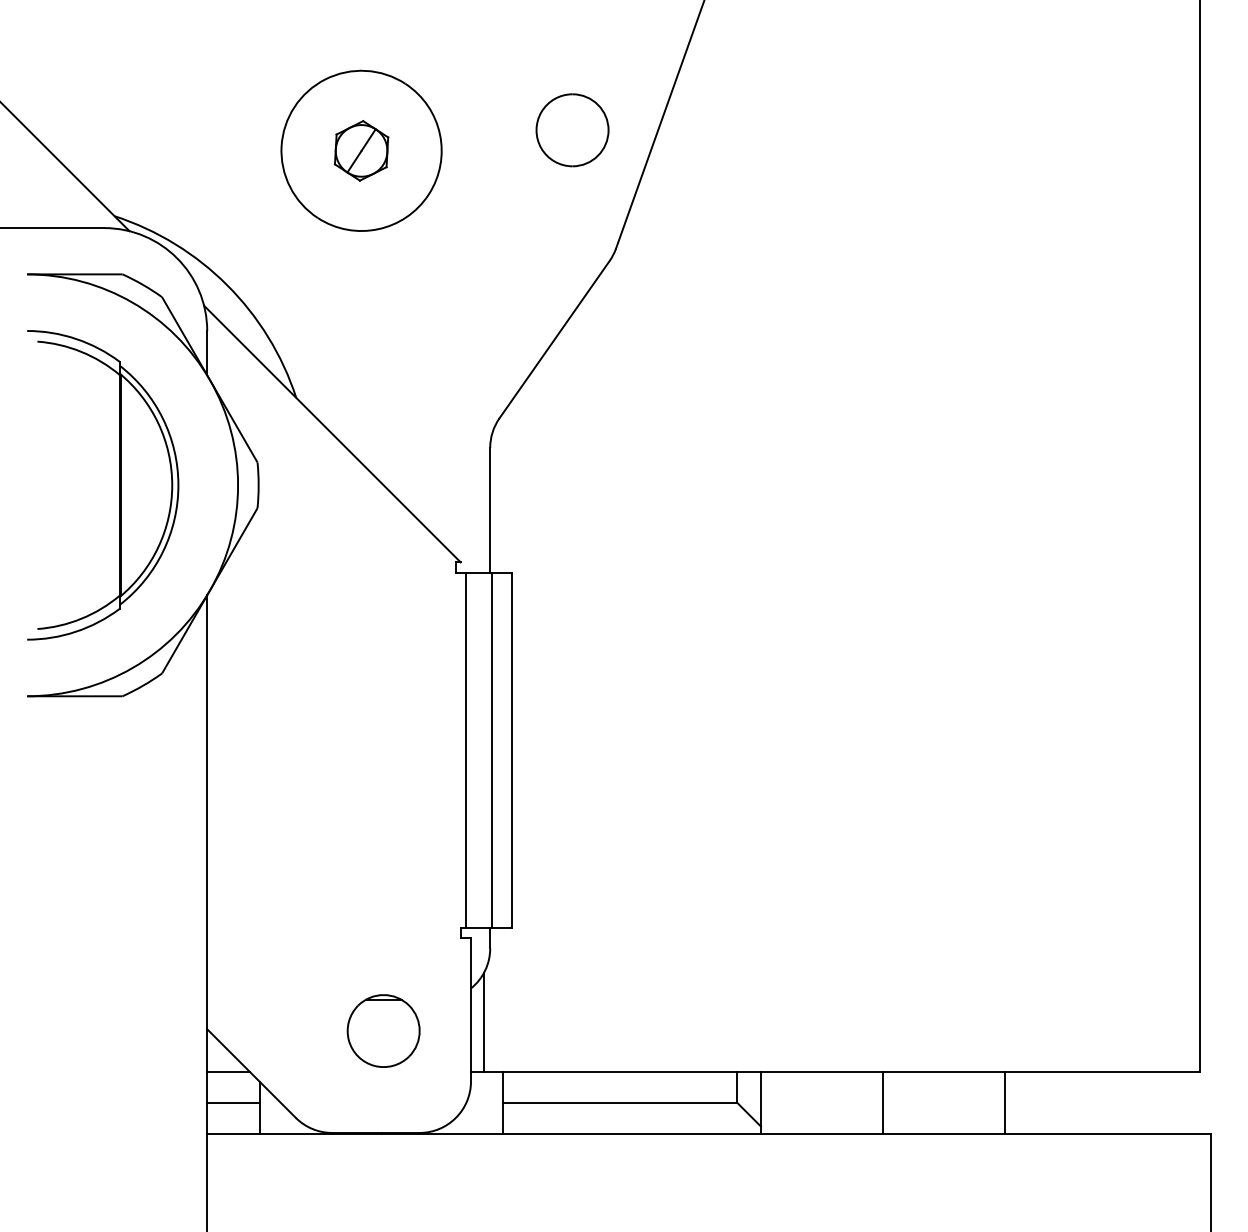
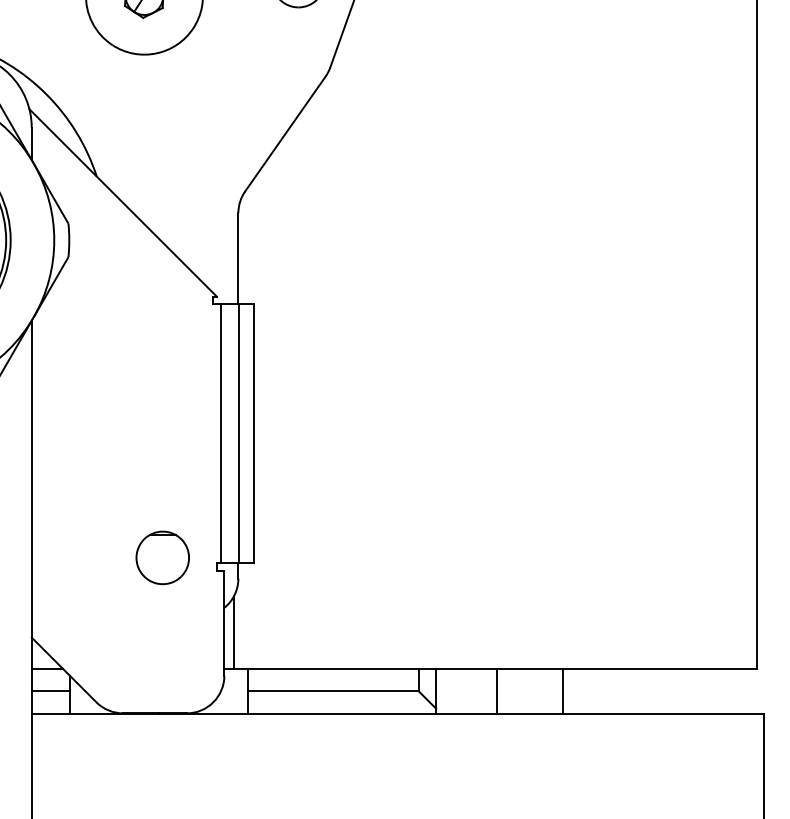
part: (383, 1030) -> (162, 557), moved
line: (882, 1102) -> (496, 691), moved
line: (1004, 1102) -> (562, 691), moved

